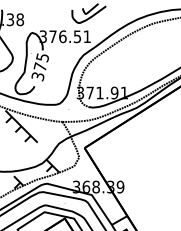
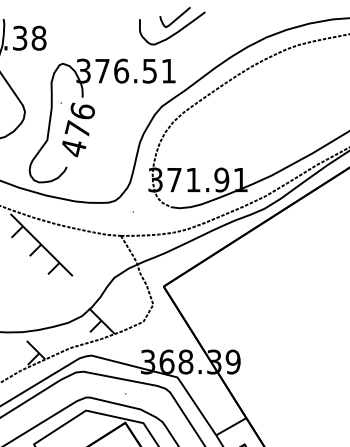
text: (40, 67) -> (78, 130), 375 -> 476

